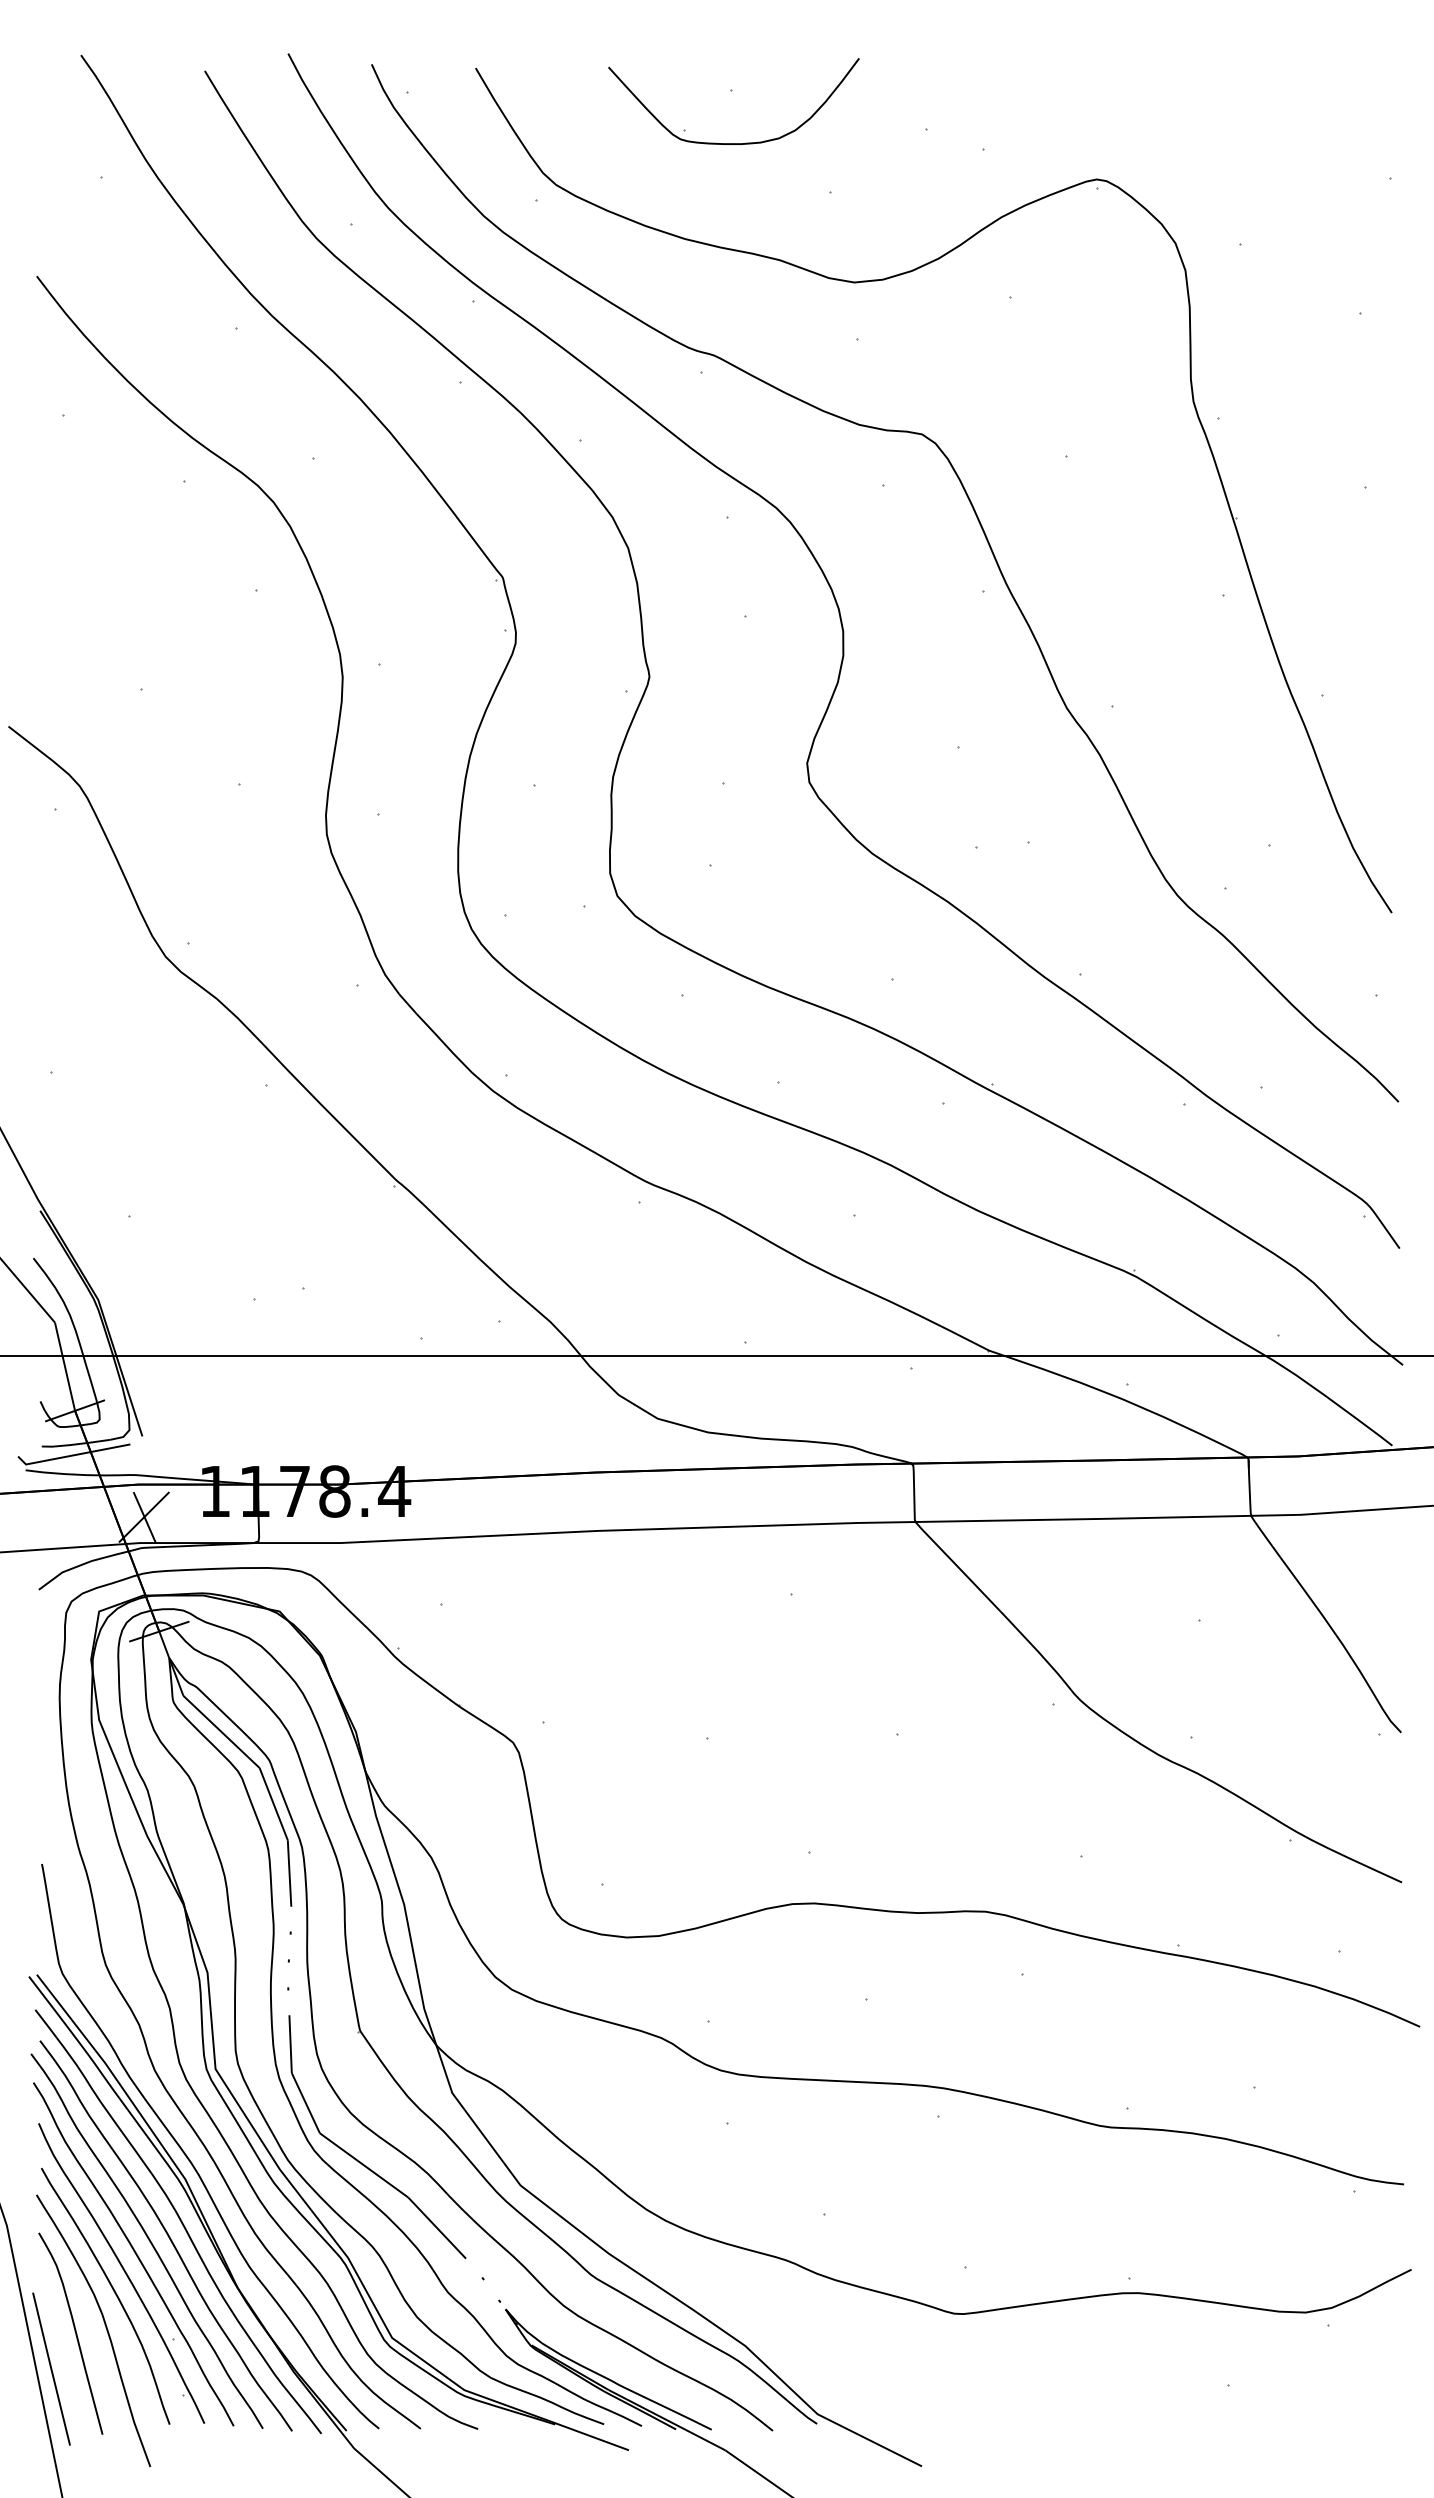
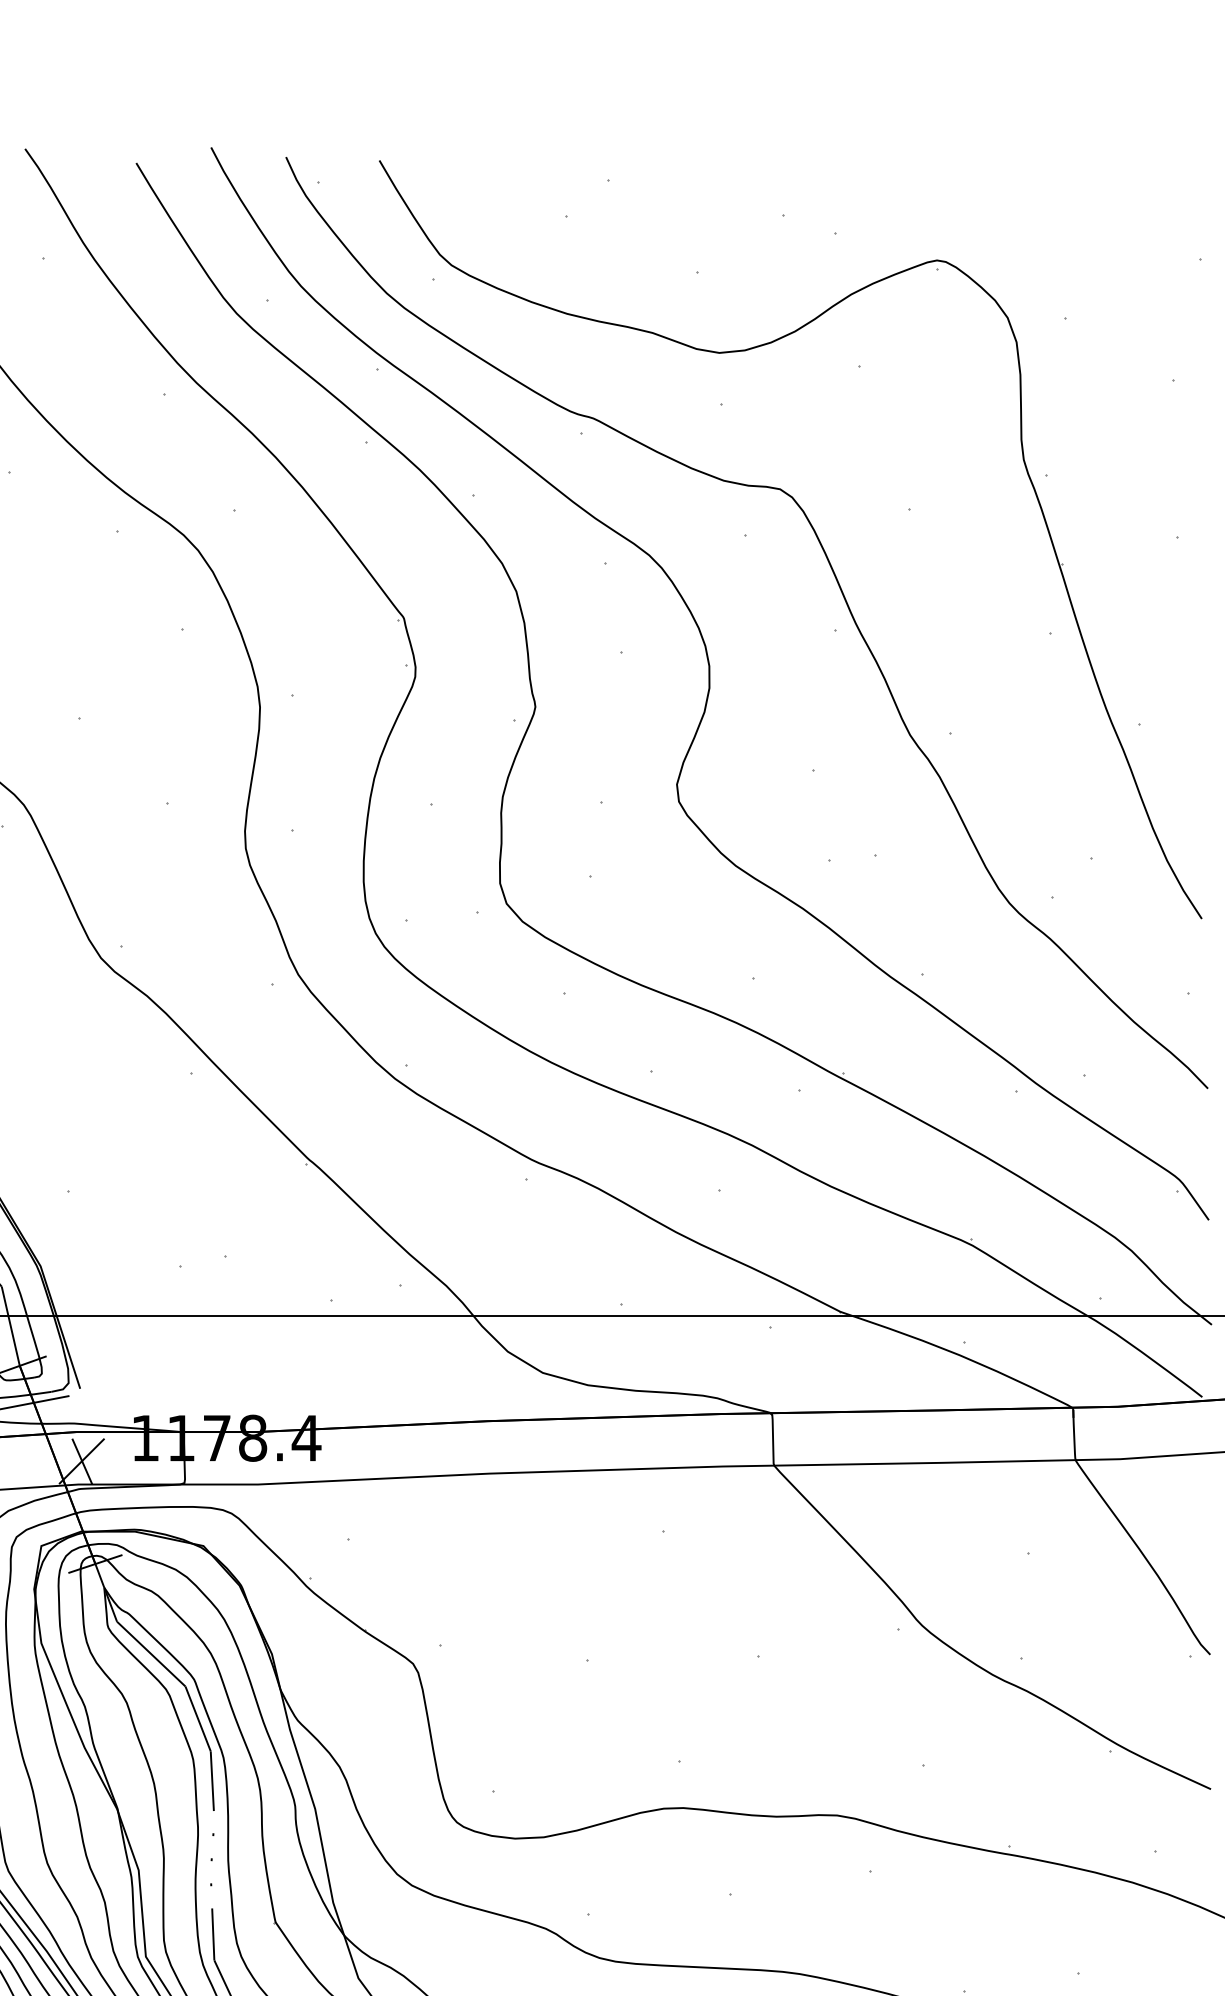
curve: (733, 143) -> (610, 228), removed

